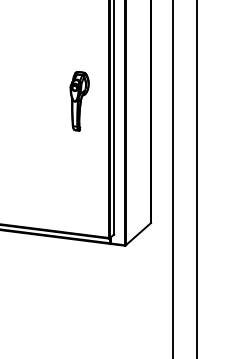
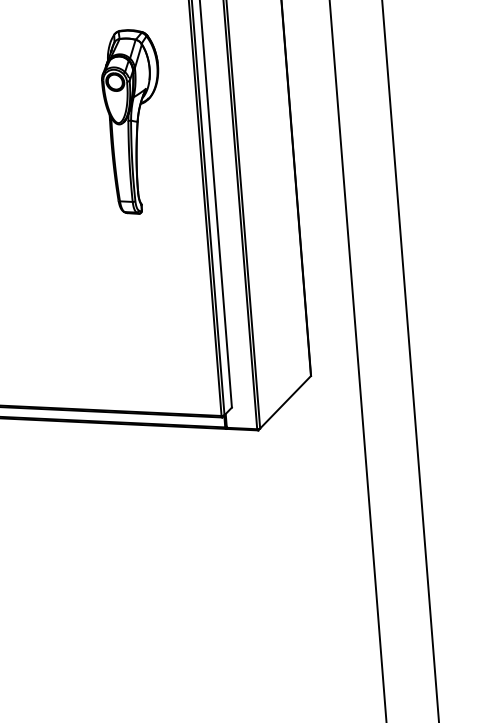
part: (79, 101) -> (133, 122), size x1.43

